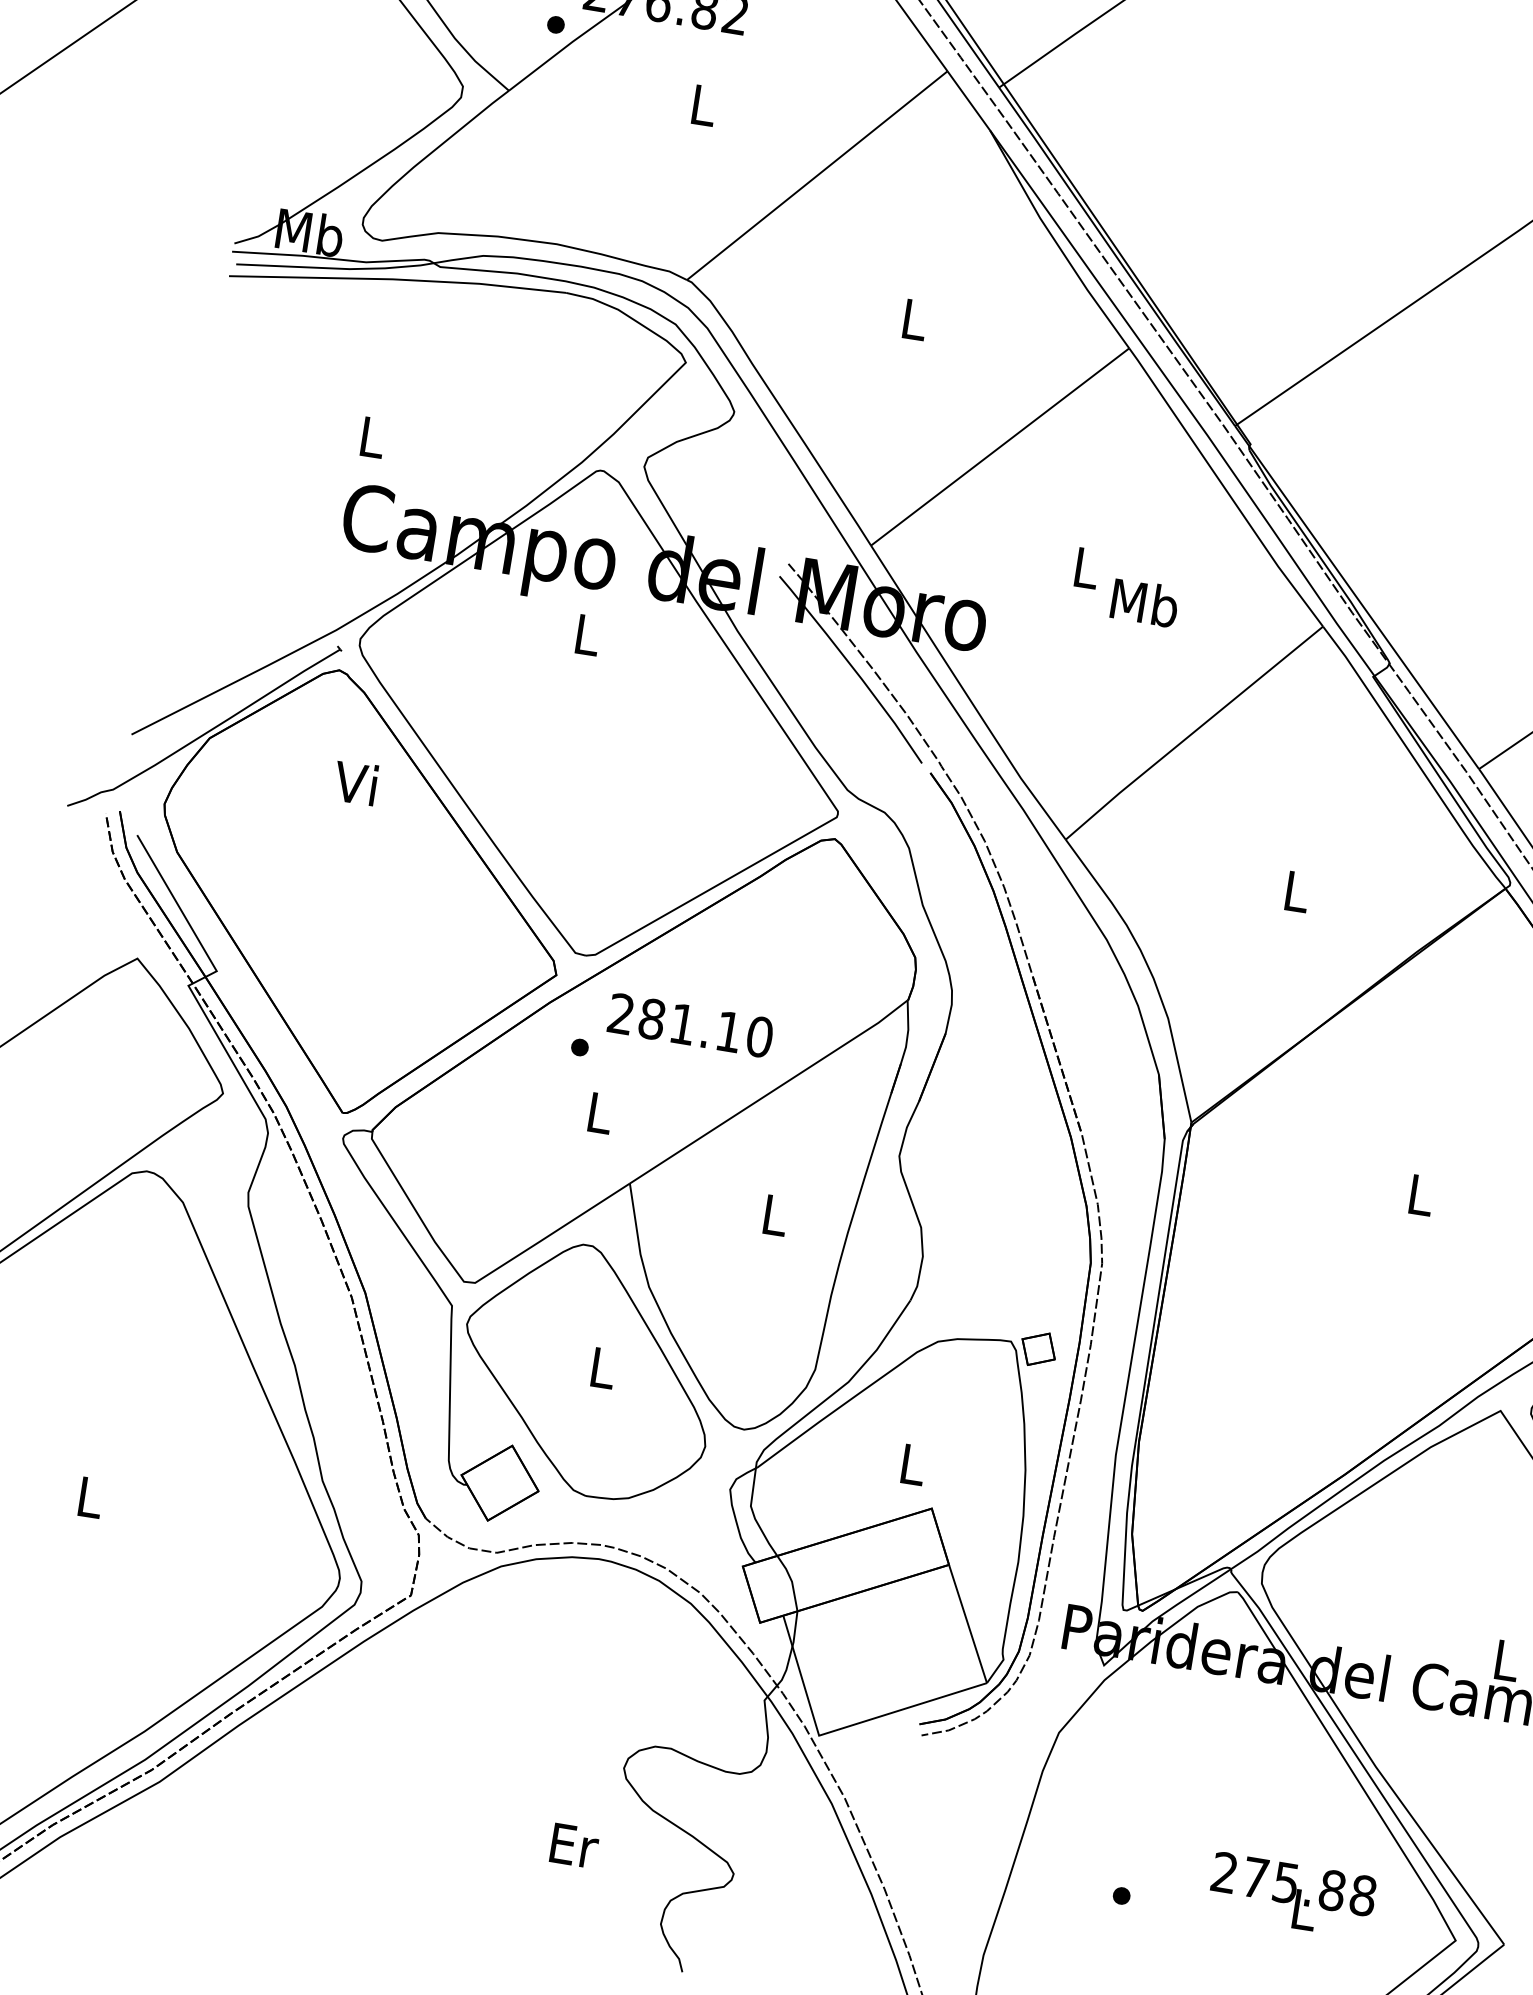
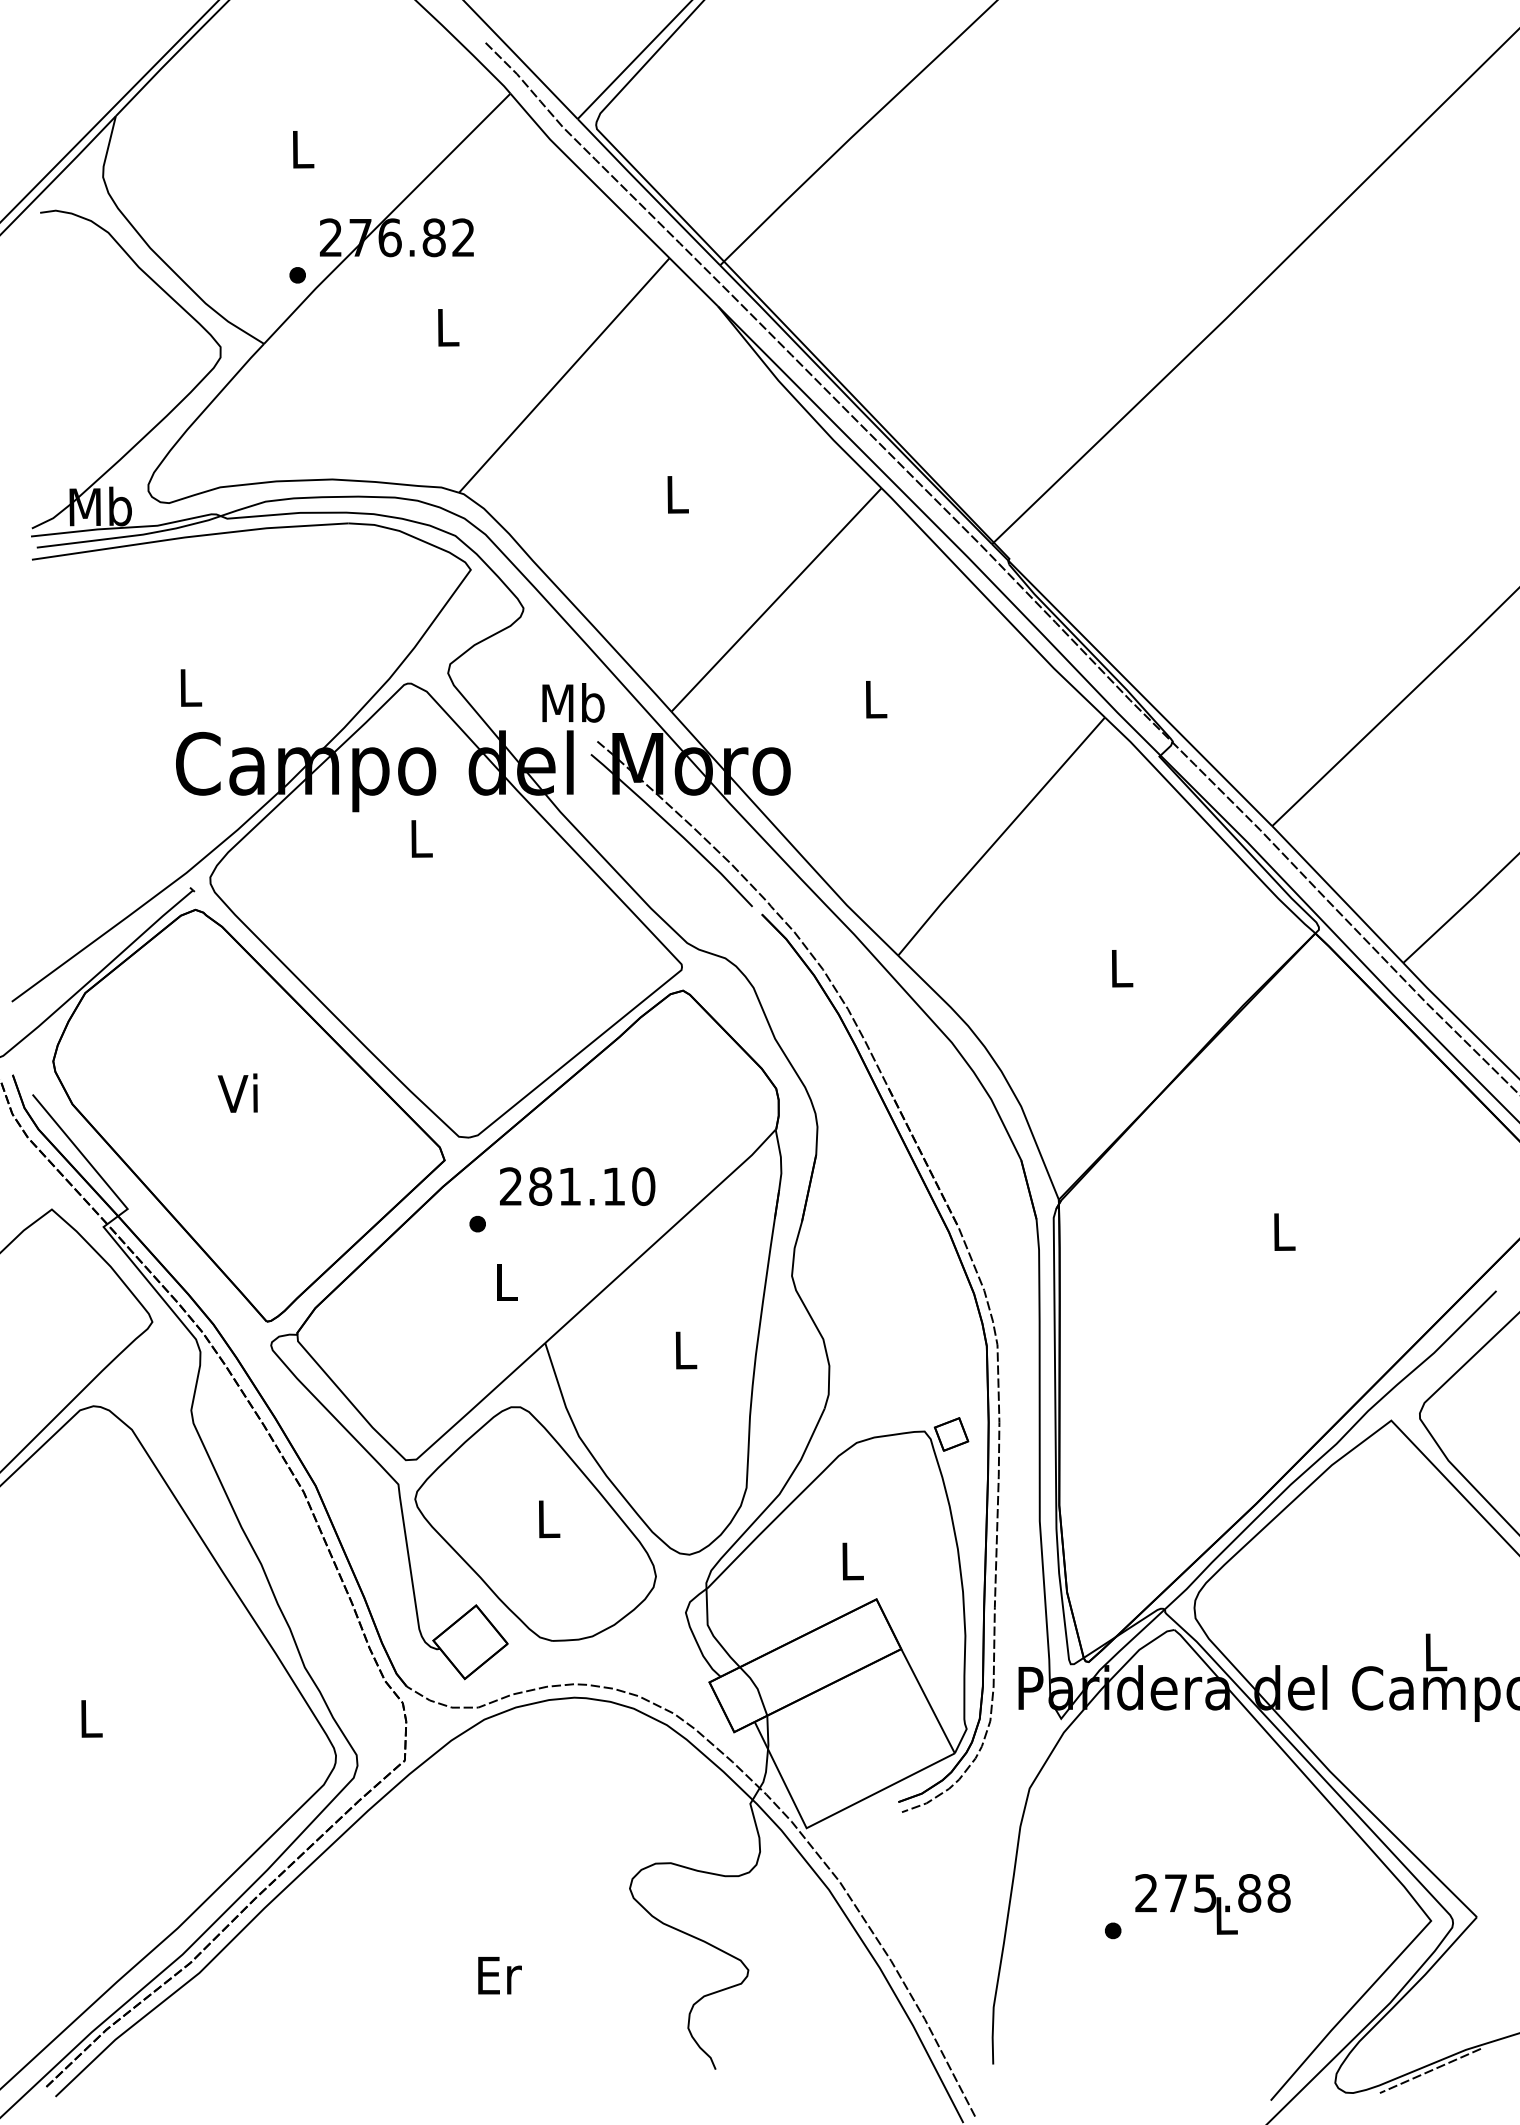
text: (1145, 602) -> (573, 702), moved
text: (355, 782) -> (237, 1092), moved
text: (574, 1845) -> (499, 1975), moved
text: (1291, 1895) -> (1212, 1904), moved

